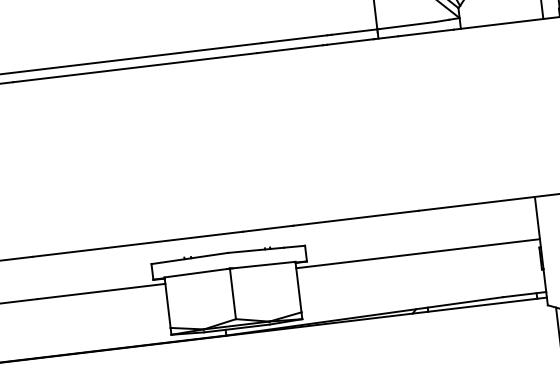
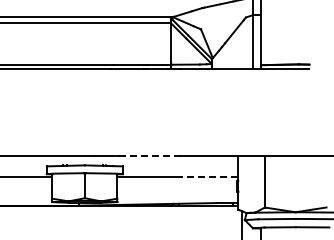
line: (357, 217) -> (150, 155), solid -> dashed
line: (481, 245) -> (209, 176), solid -> dashed

